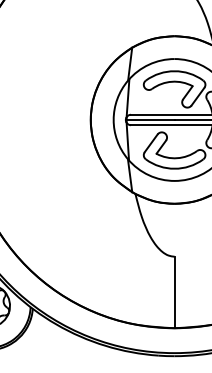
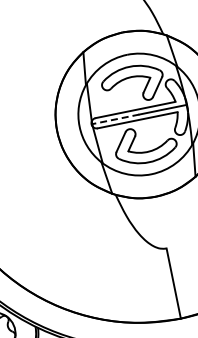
line: (150, 120) -> (115, 119), solid -> dashed

